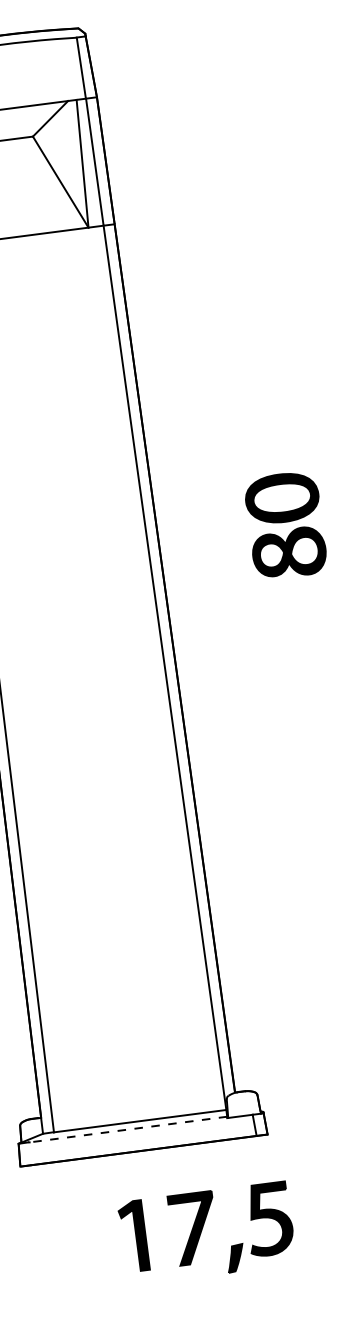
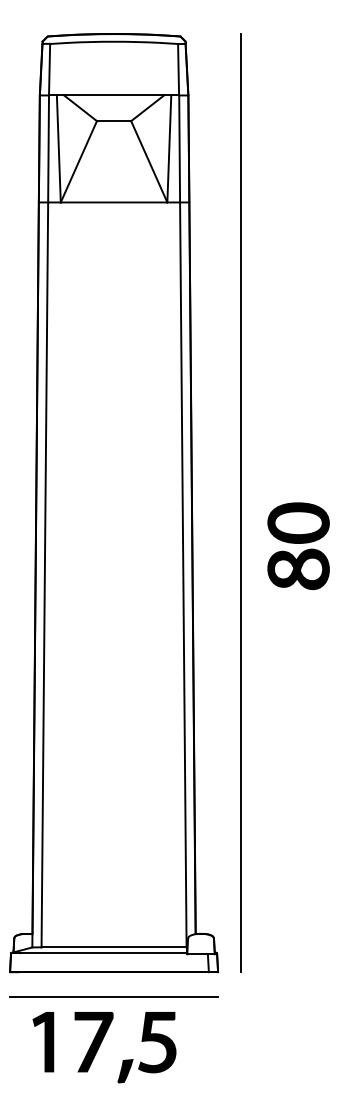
part: (285, 525) -> (298, 546), moved
line: (222, 572) -> (241, 502), added
line: (127, 1130) -> (102, 953), dashed -> solid
line: (148, 1179) -> (114, 996), added
part: (207, 1233) -> (104, 1047), moved

